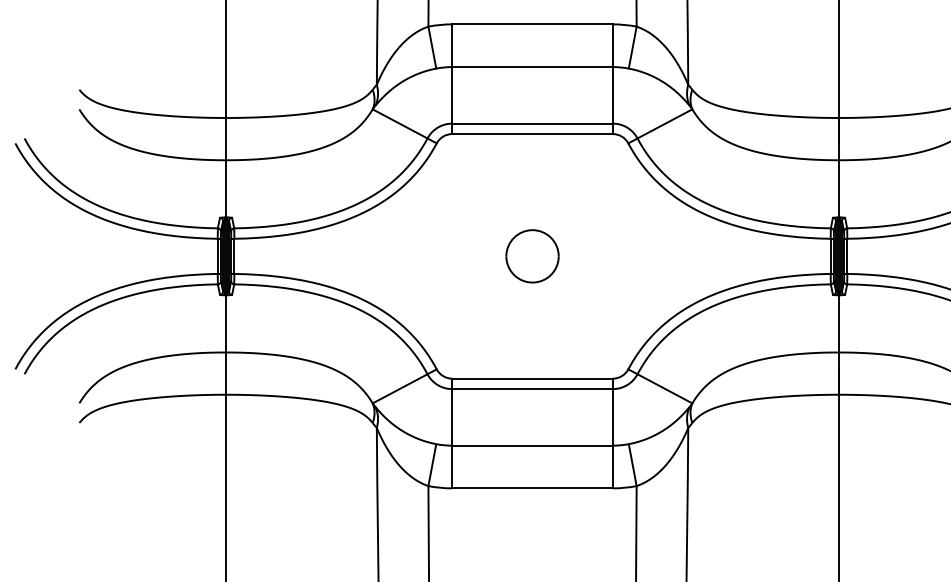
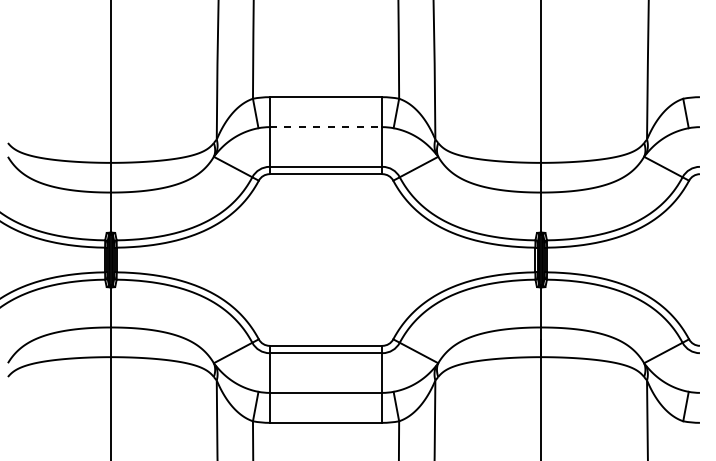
line: (533, 67) -> (326, 127), solid -> dashed
part: (531, 255) -> (325, 259), removed

